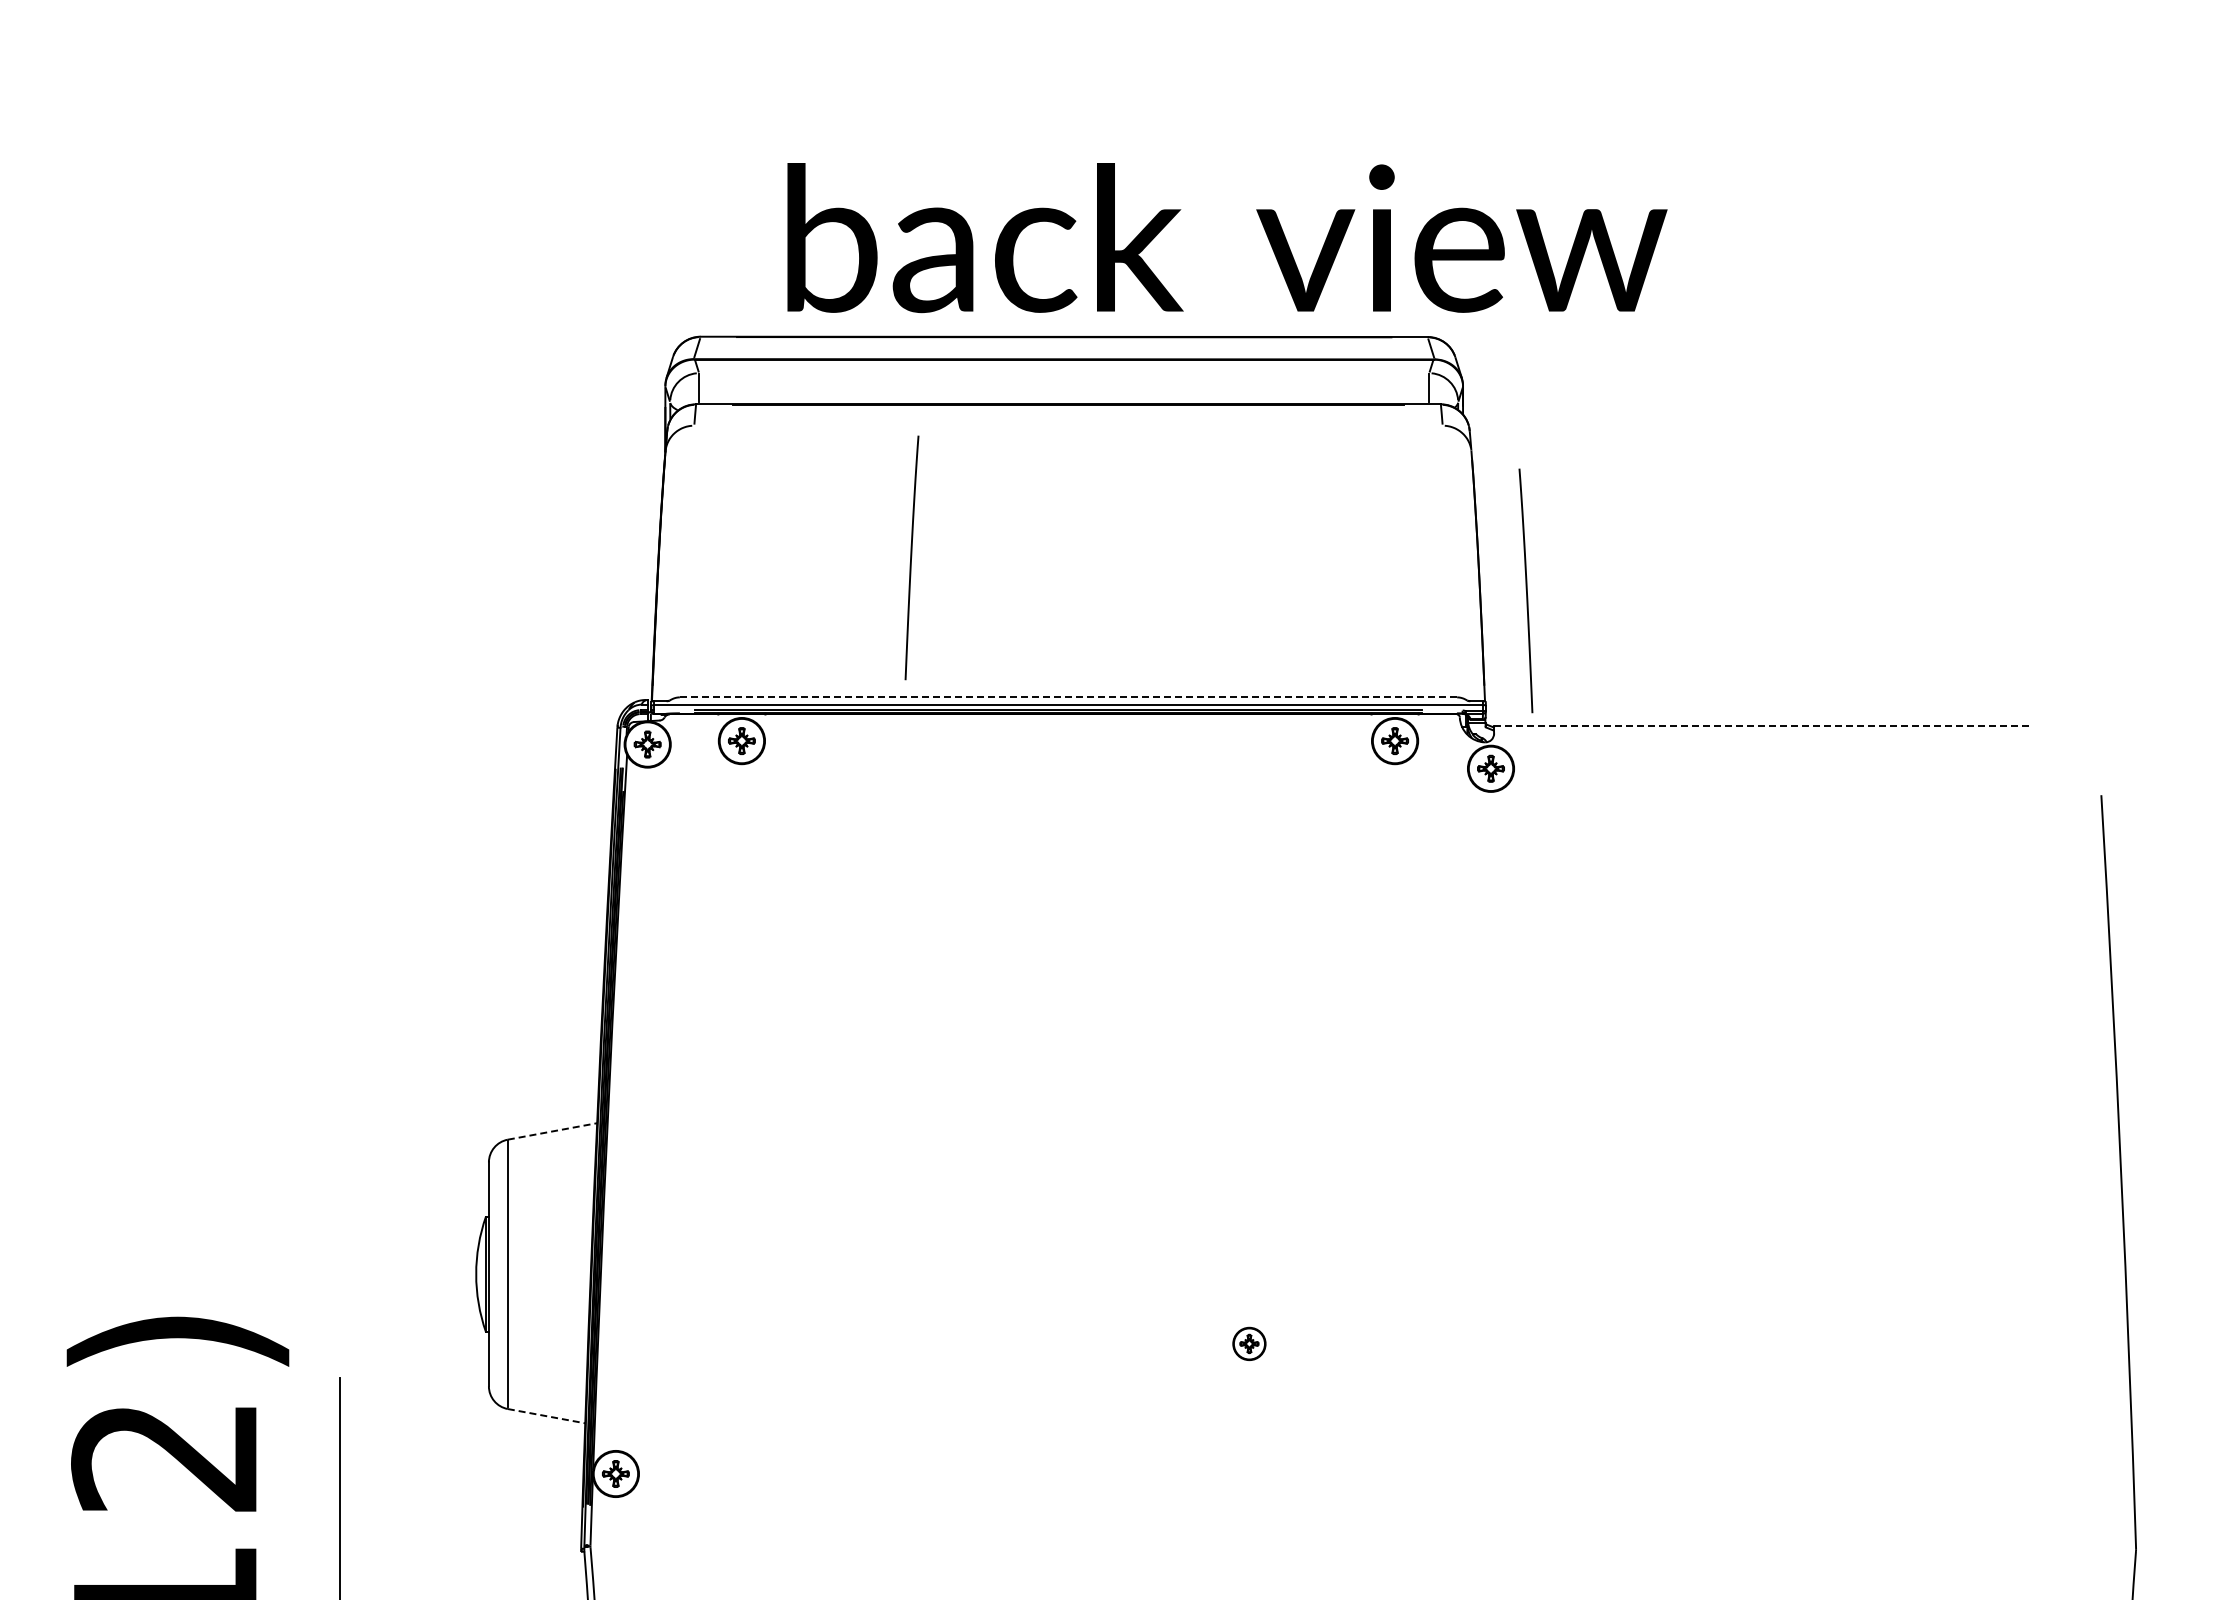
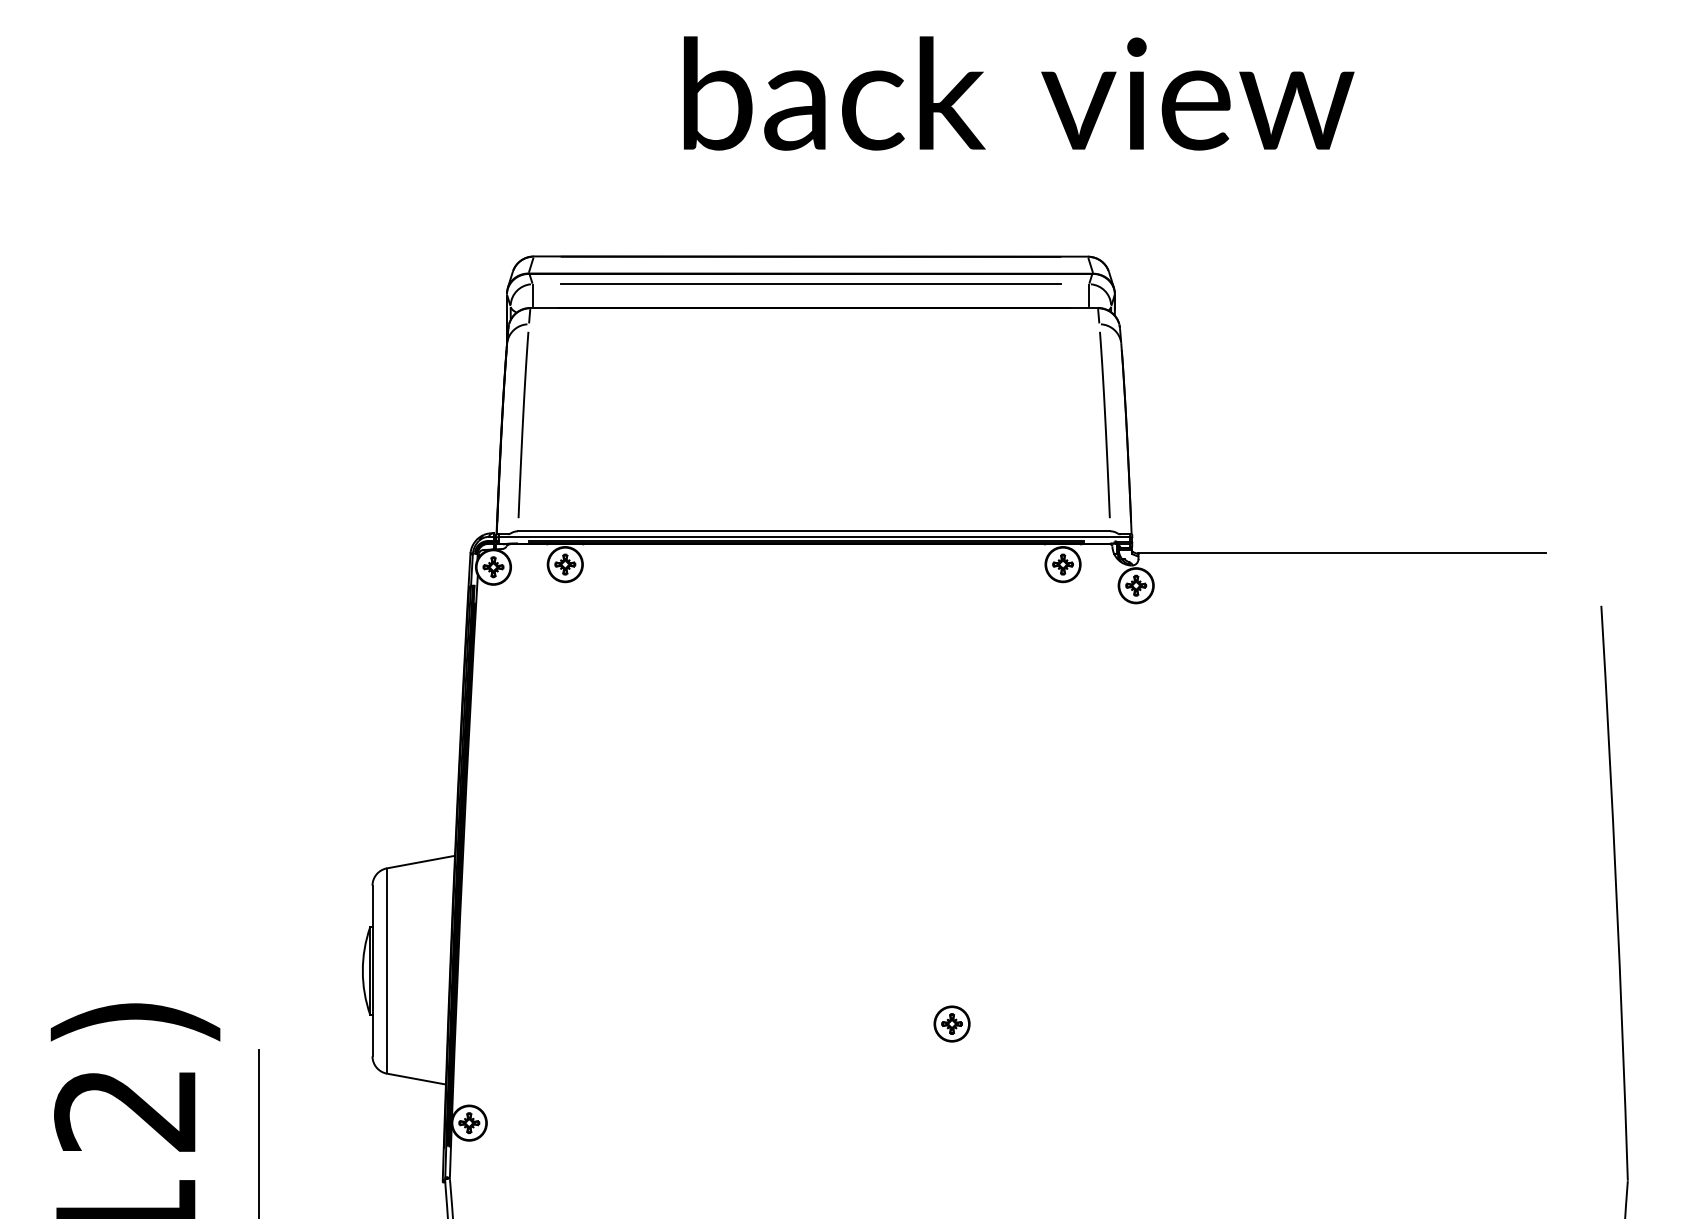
text: (1227, 238) -> (1019, 93), moved
line: (1063, 373) -> (810, 284), added
curve: (911, 557) -> (523, 424), moved
curve: (1525, 589) -> (1104, 423), moved
line: (1068, 697) -> (814, 531), dashed -> solid
line: (1761, 726) -> (1342, 553), dashed -> solid
line: (552, 1131) -> (420, 862), dashed -> solid
part: (1249, 1343) -> (952, 1023), size x1.43
line: (547, 1416) -> (417, 1079), dashed -> solid

